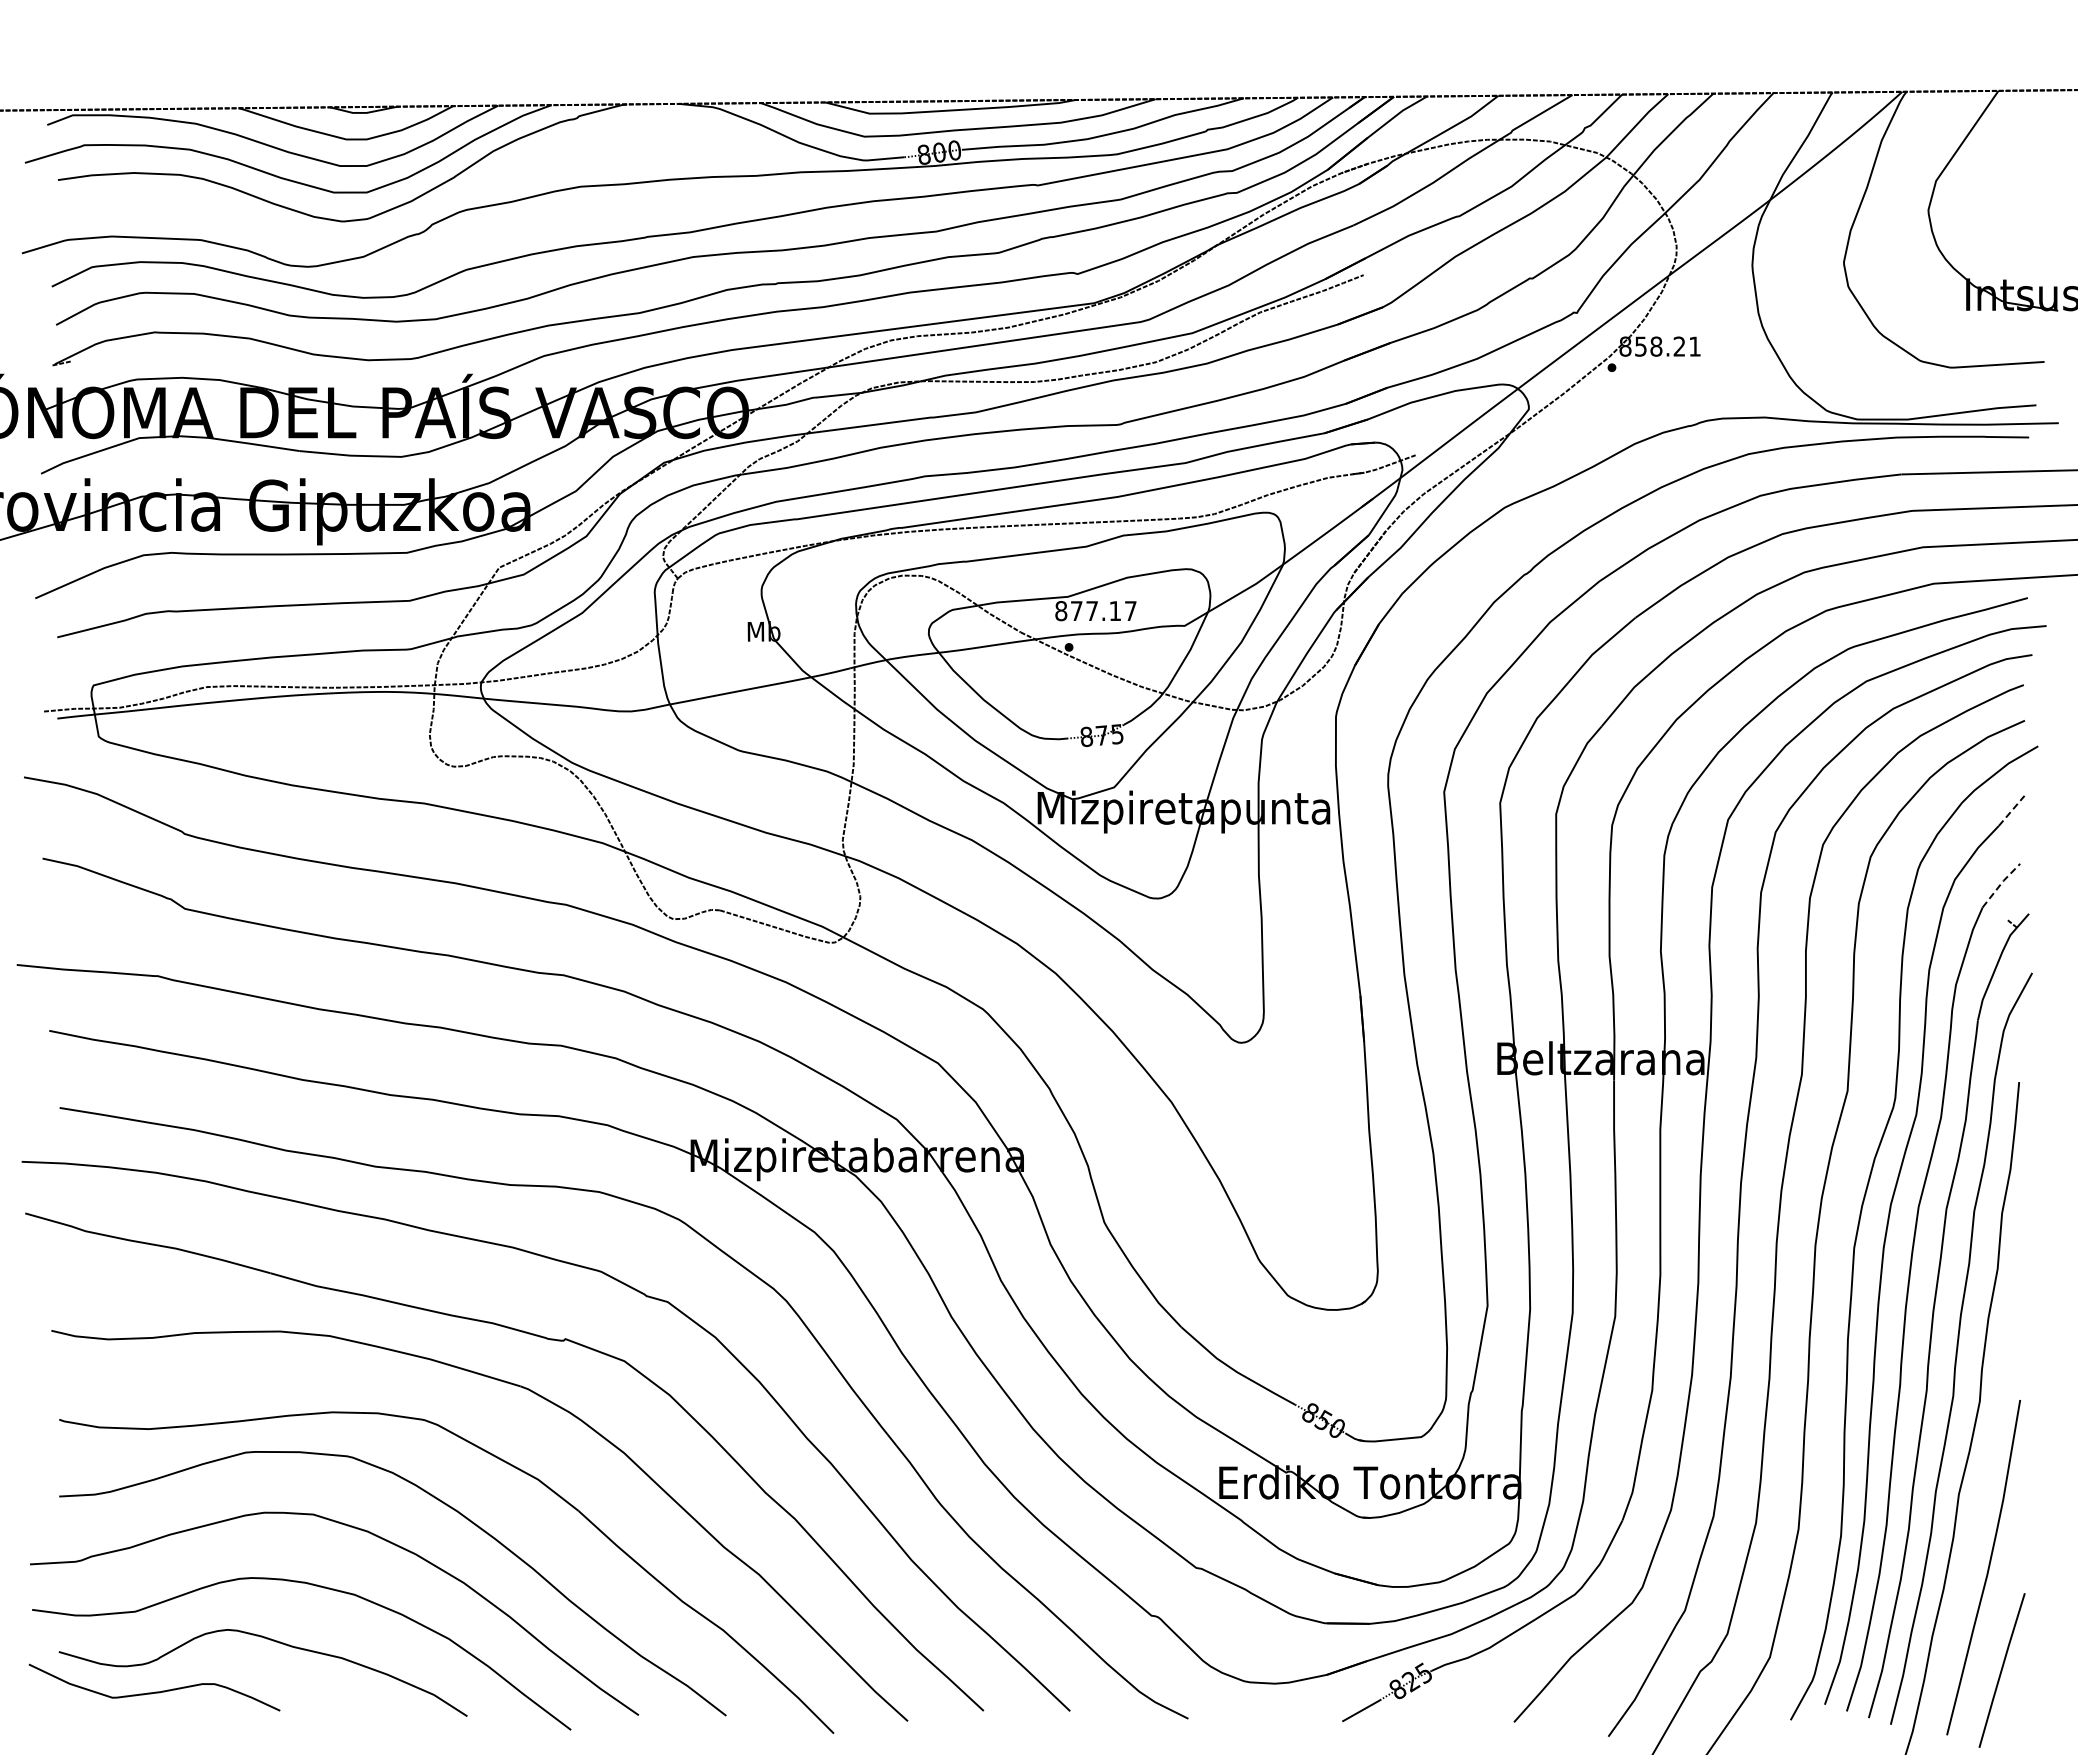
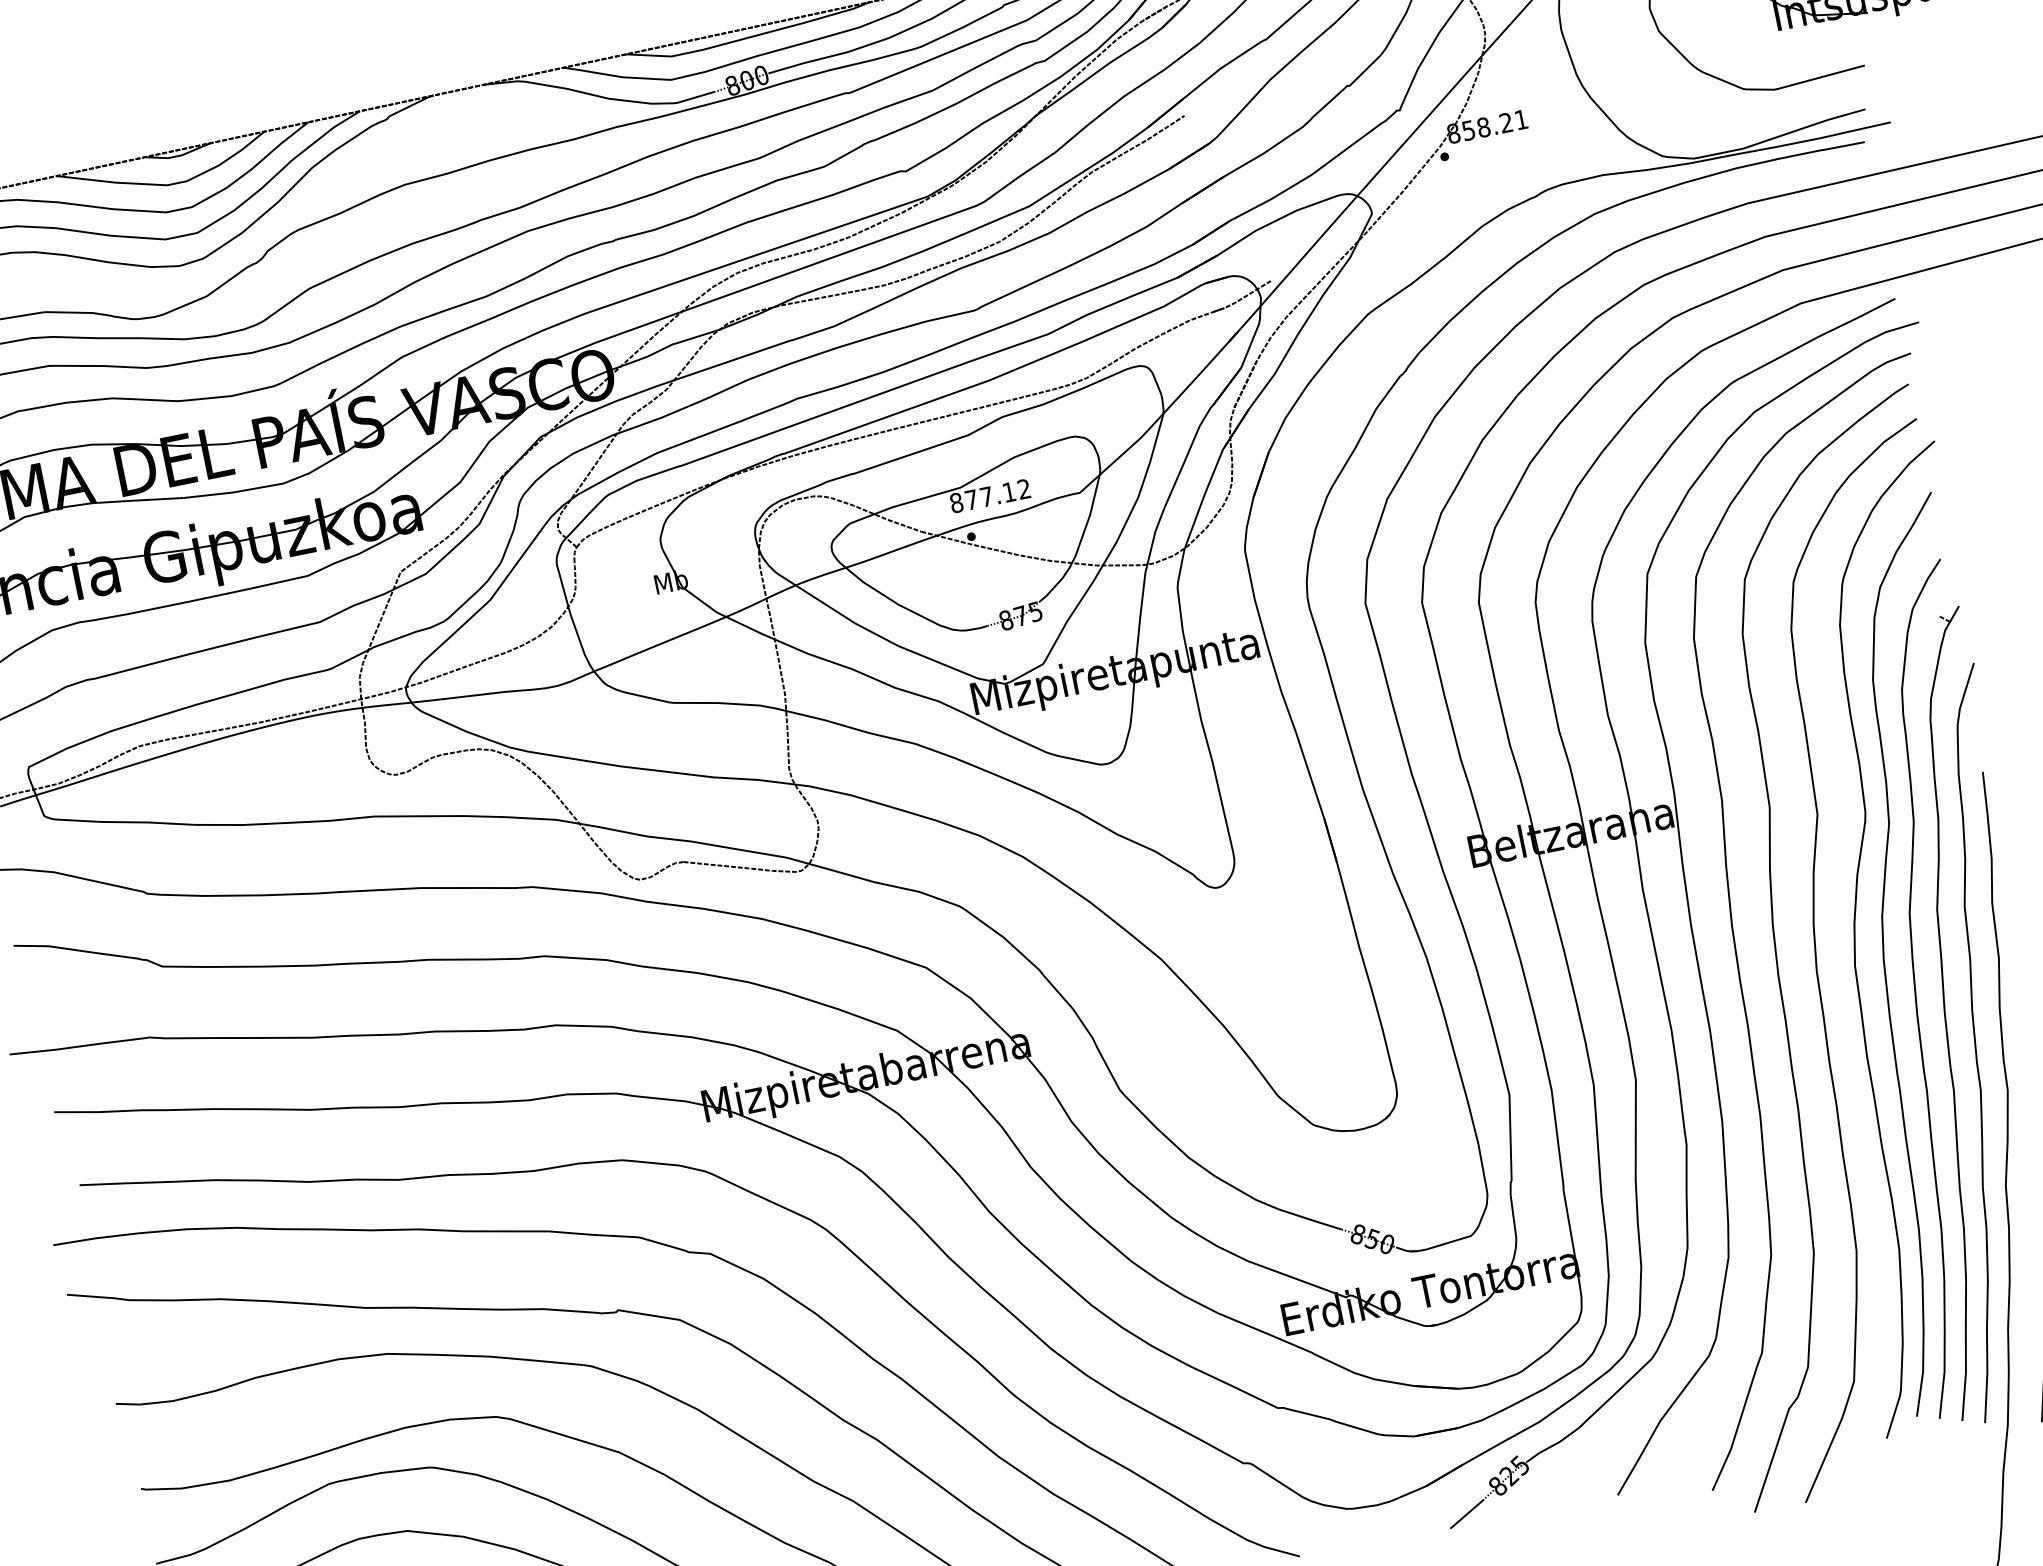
text: (1130, 610) -> (1023, 488), 877.17 -> 877.12
line: (2011, 810) -> (1921, 508), dashed -> solid
line: (2001, 883) -> (1926, 581), dashed -> solid

